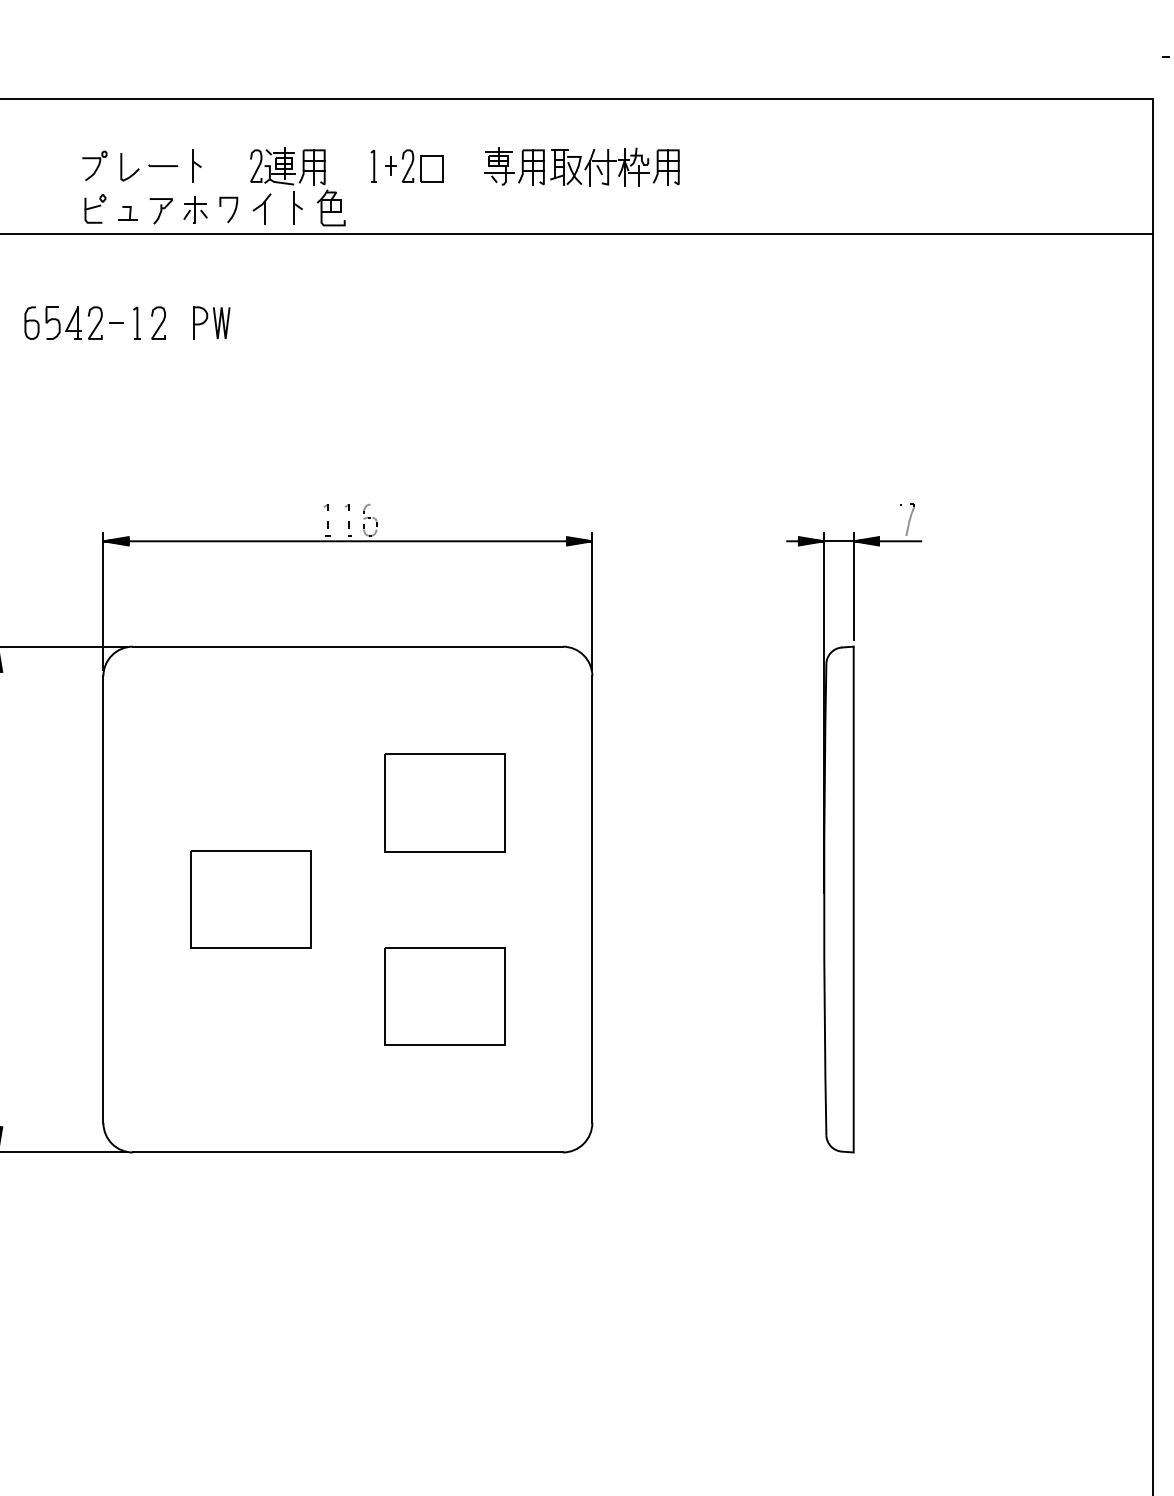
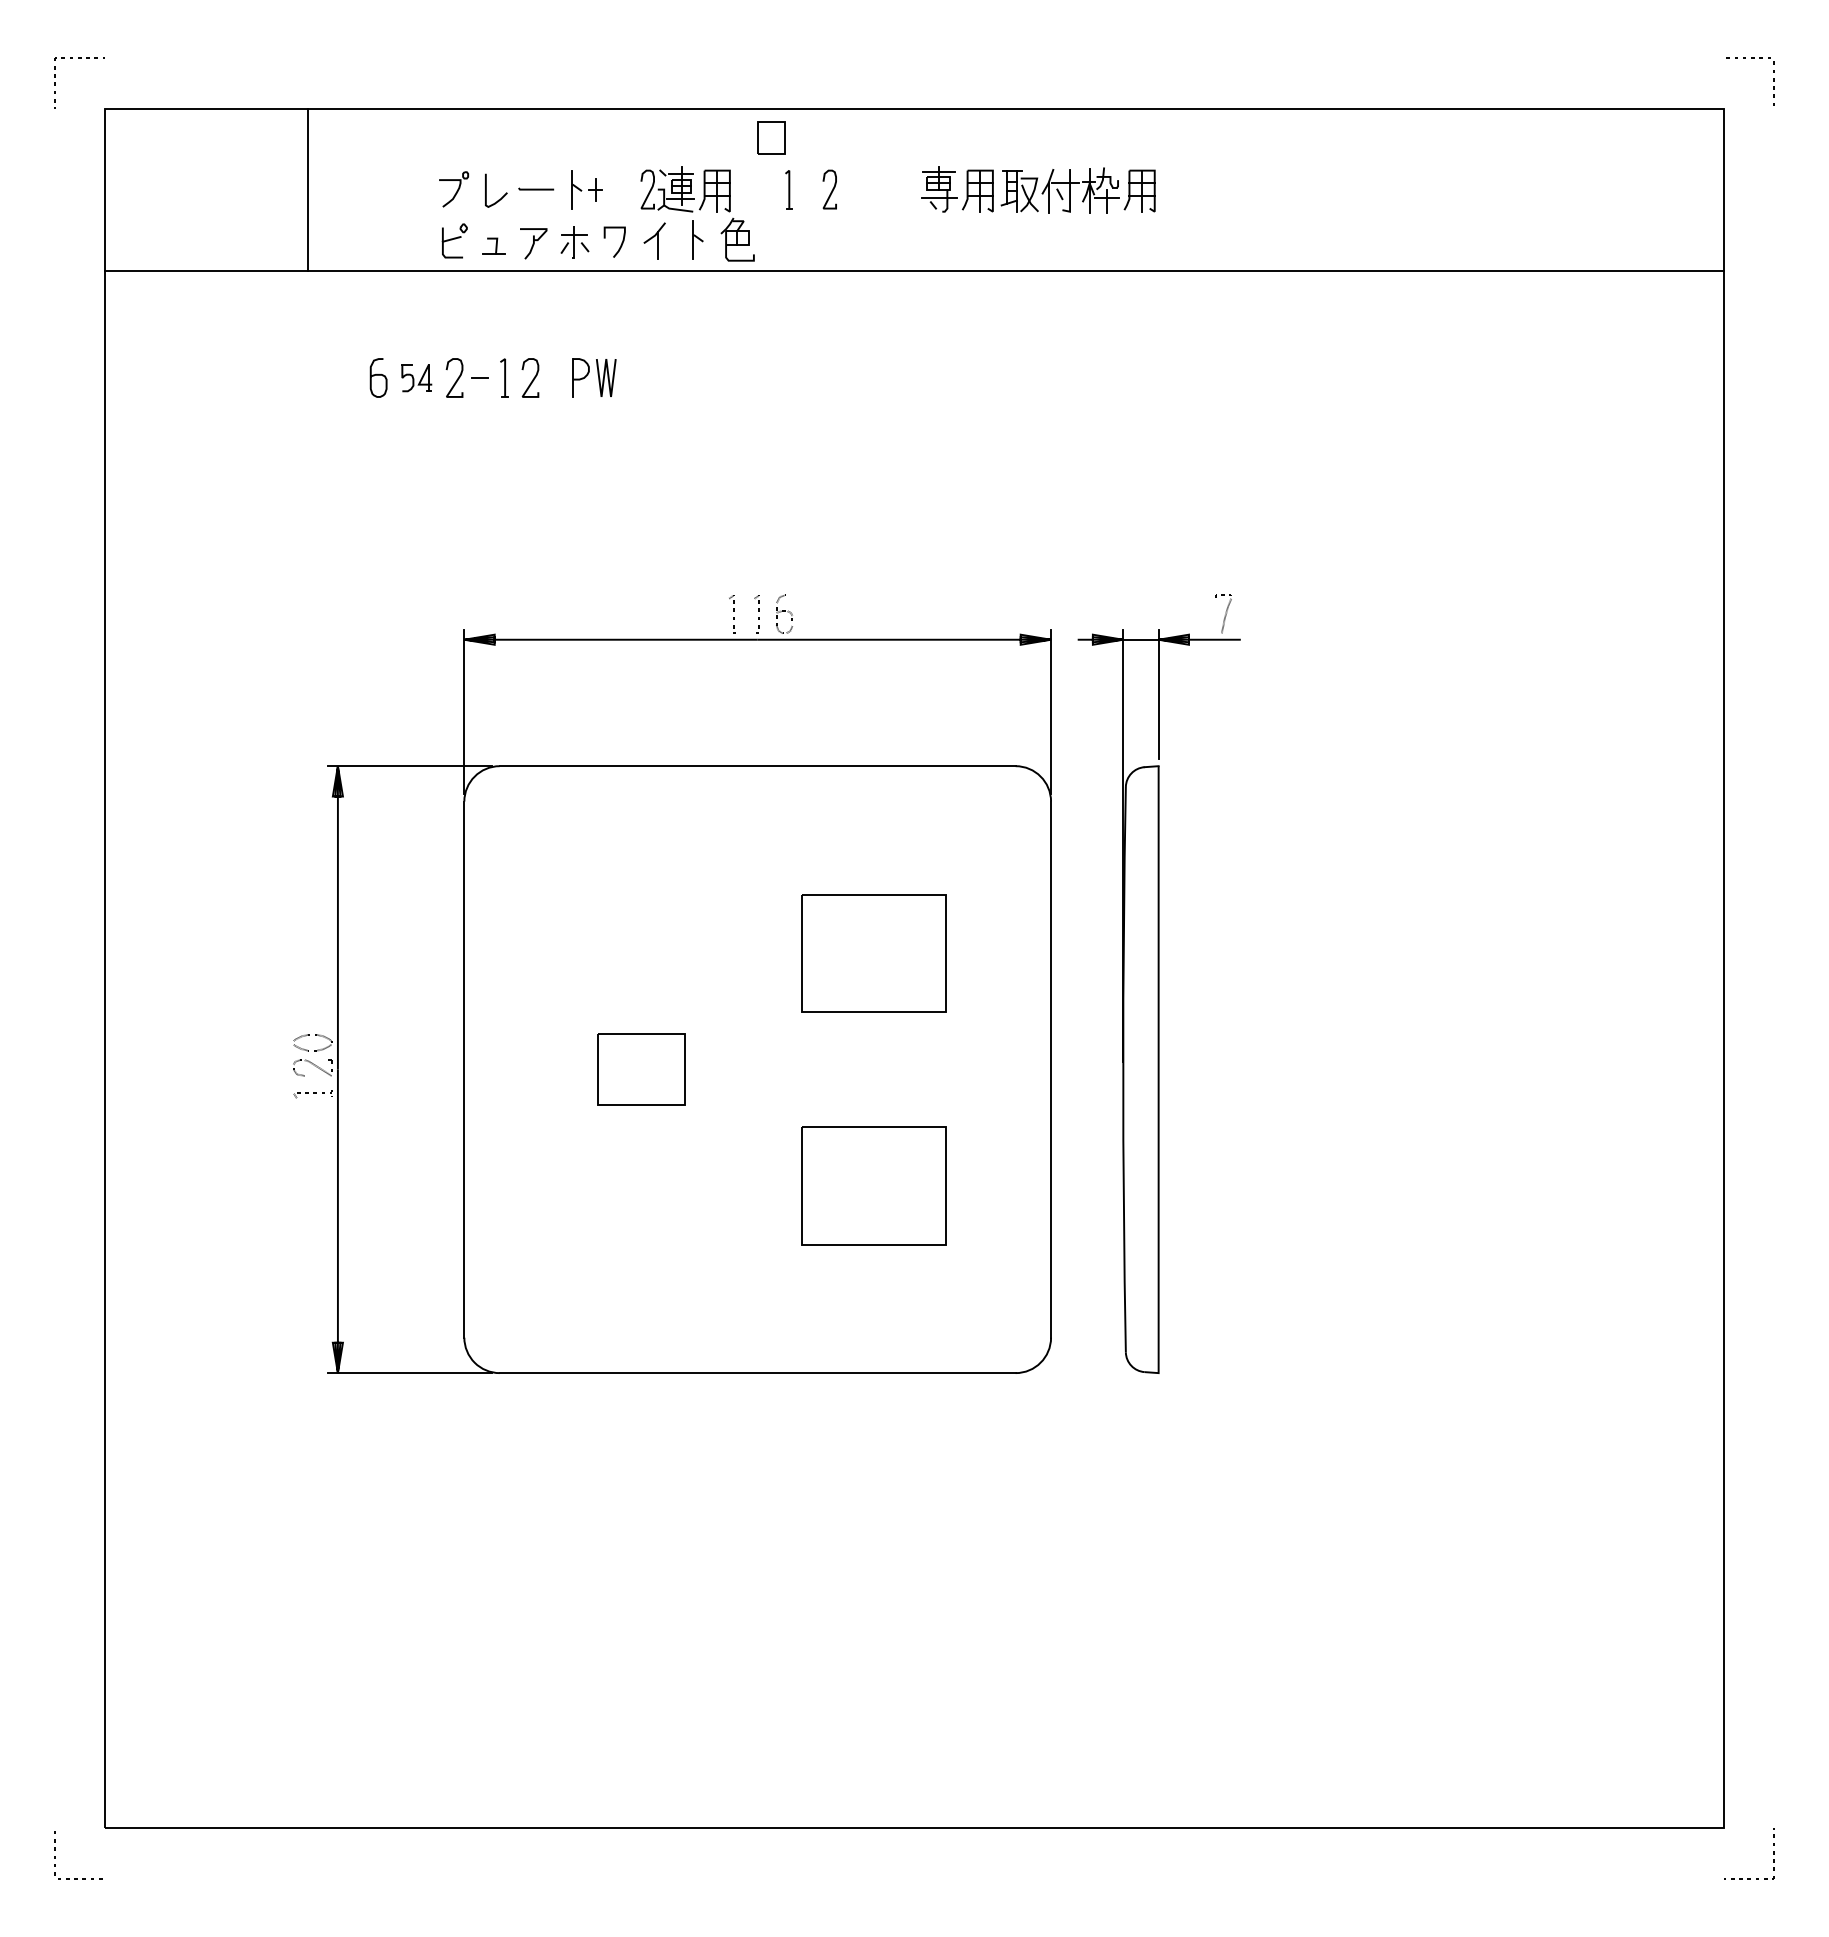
part: (391, 166) -> (595, 189), moved
part: (431, 168) -> (771, 137), moved
part: (63, 322) -> (416, 377), size x0.7
part: (853, 827) -> (1158, 983), moved
part: (251, 899) -> (641, 1069), size x0.6

